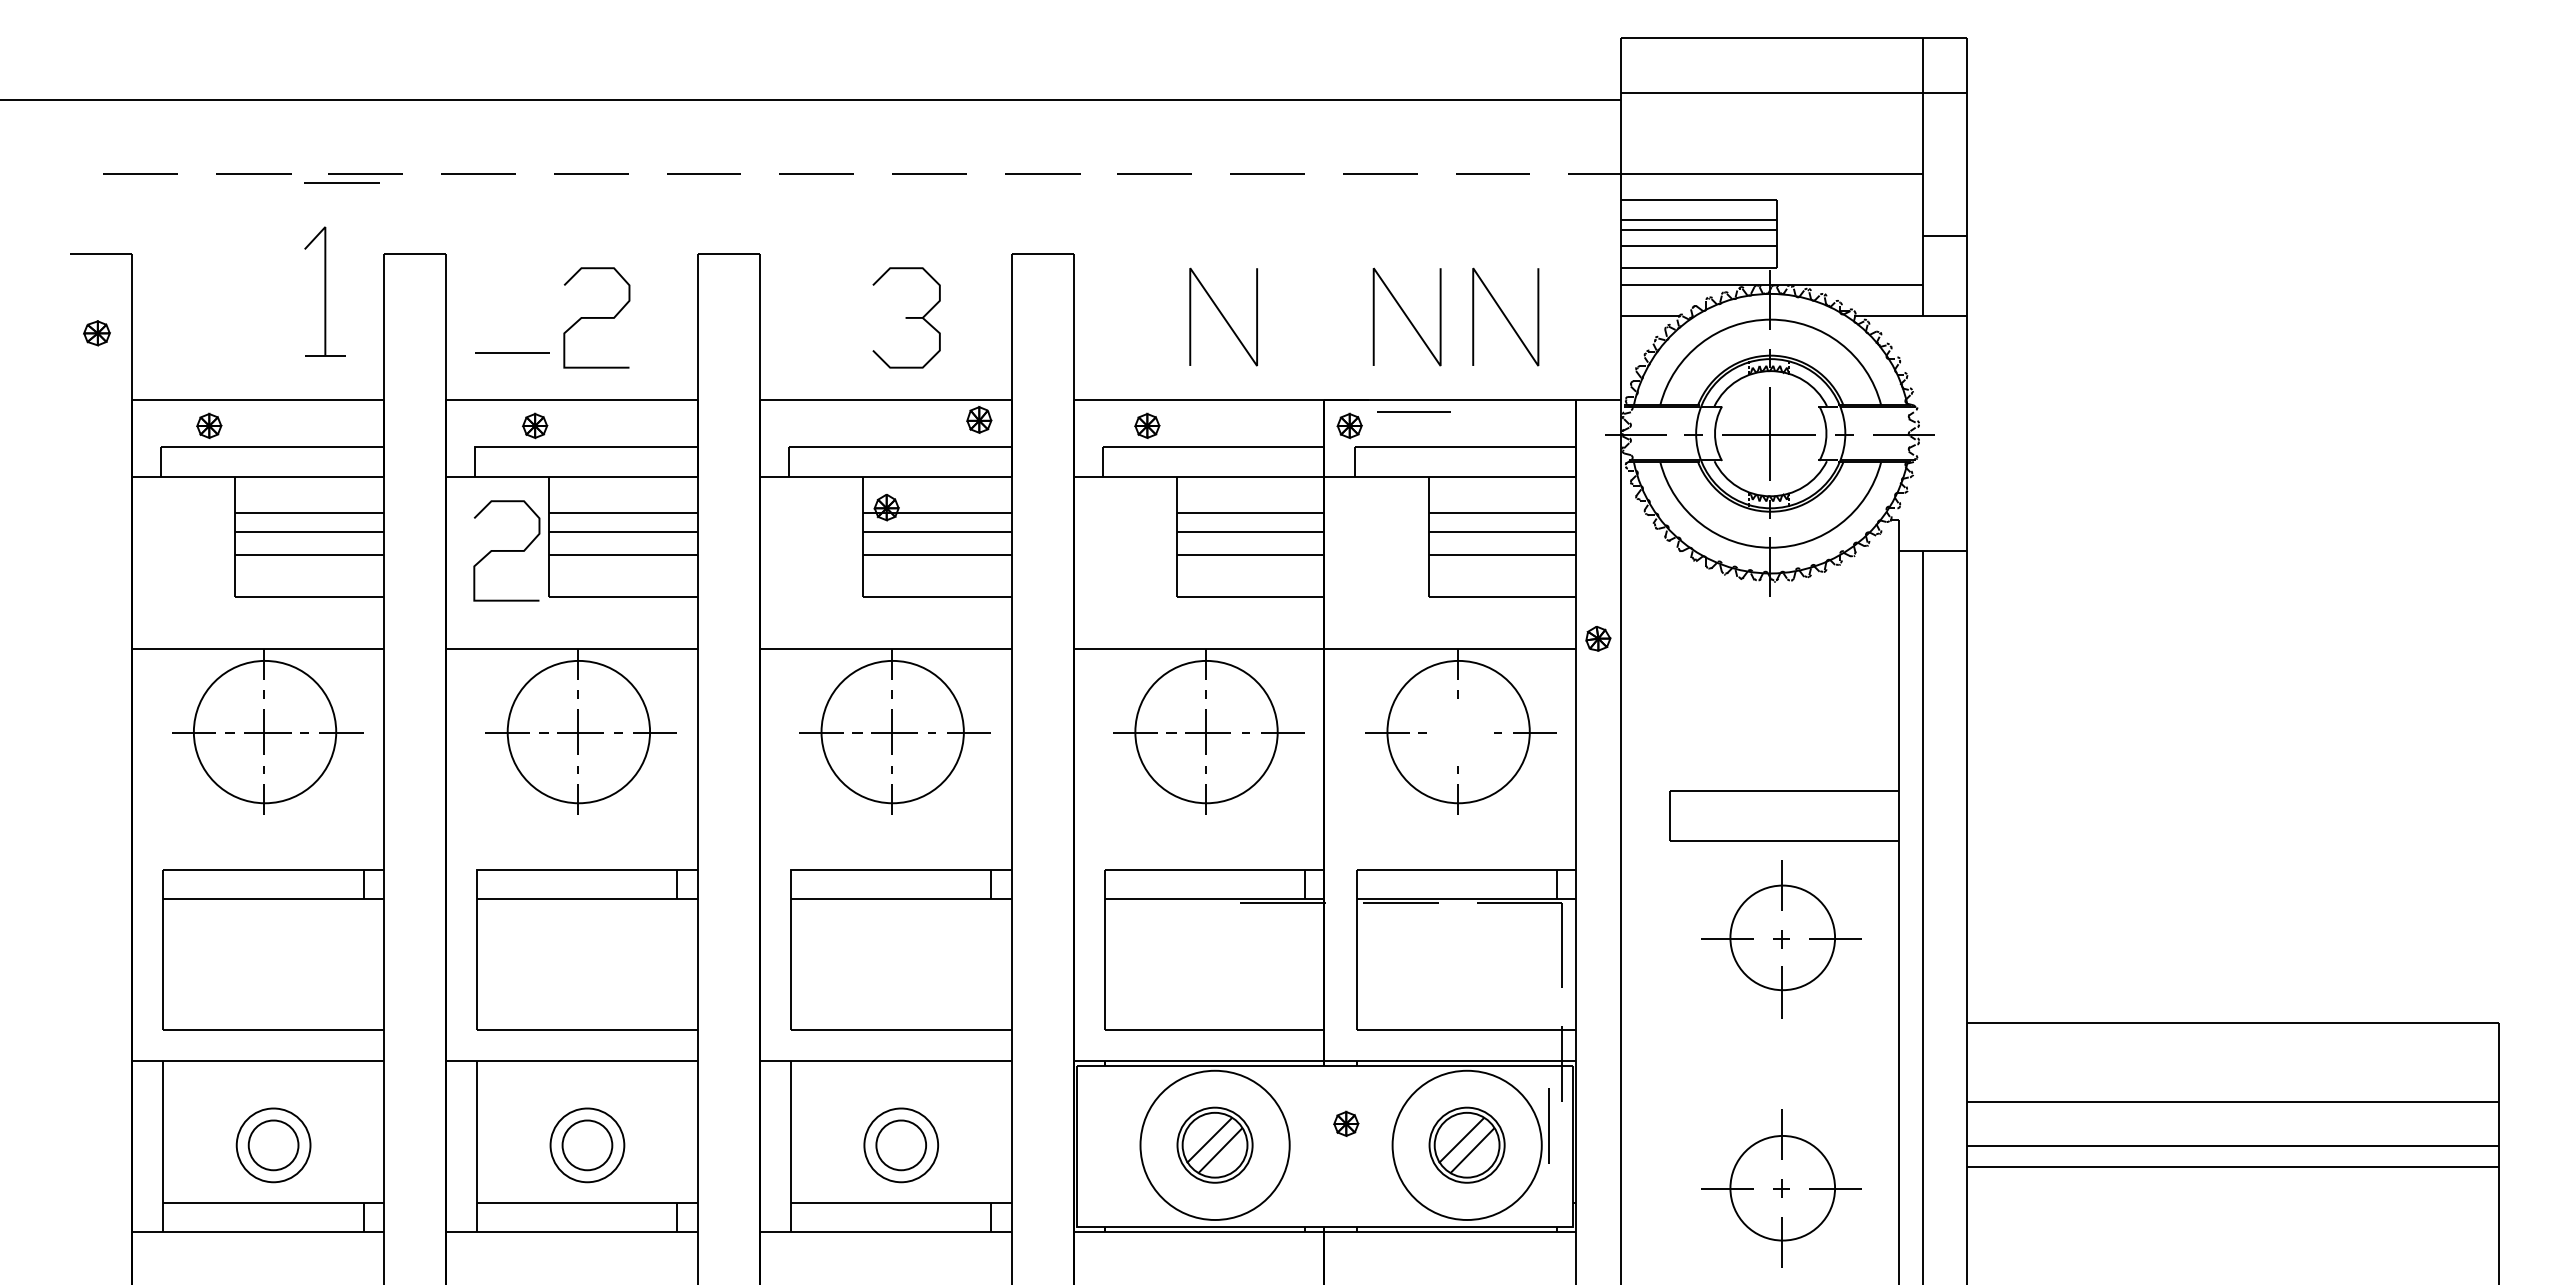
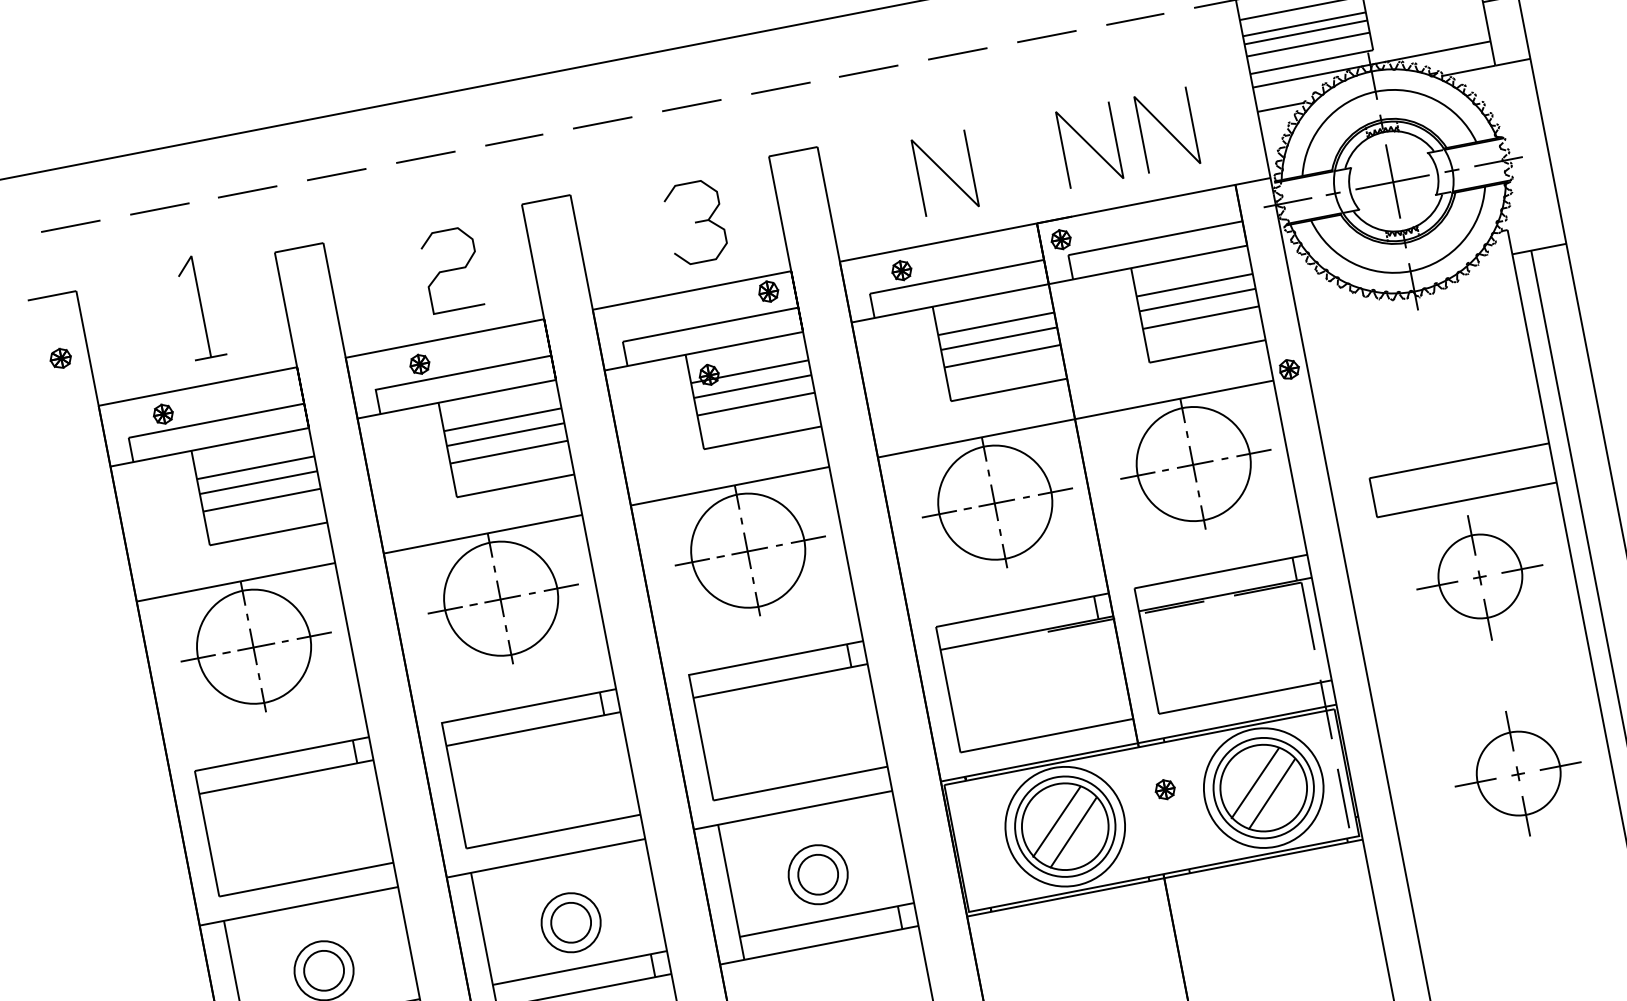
line: (341, 182) -> (230, 202), removed
part: (324, 291) -> (200, 306), moved
line: (512, 352) -> (390, 310), removed
line: (1413, 411) -> (1109, 218), removed
curve: (506, 550) -> (416, 466), removed
part: (1460, 731) -> (1195, 463), added
line: (1548, 1125) -> (1342, 798), moved
part: (1214, 1144) -> (1064, 826), size x1.67
part: (1466, 1144) -> (1263, 787), size x1.67

